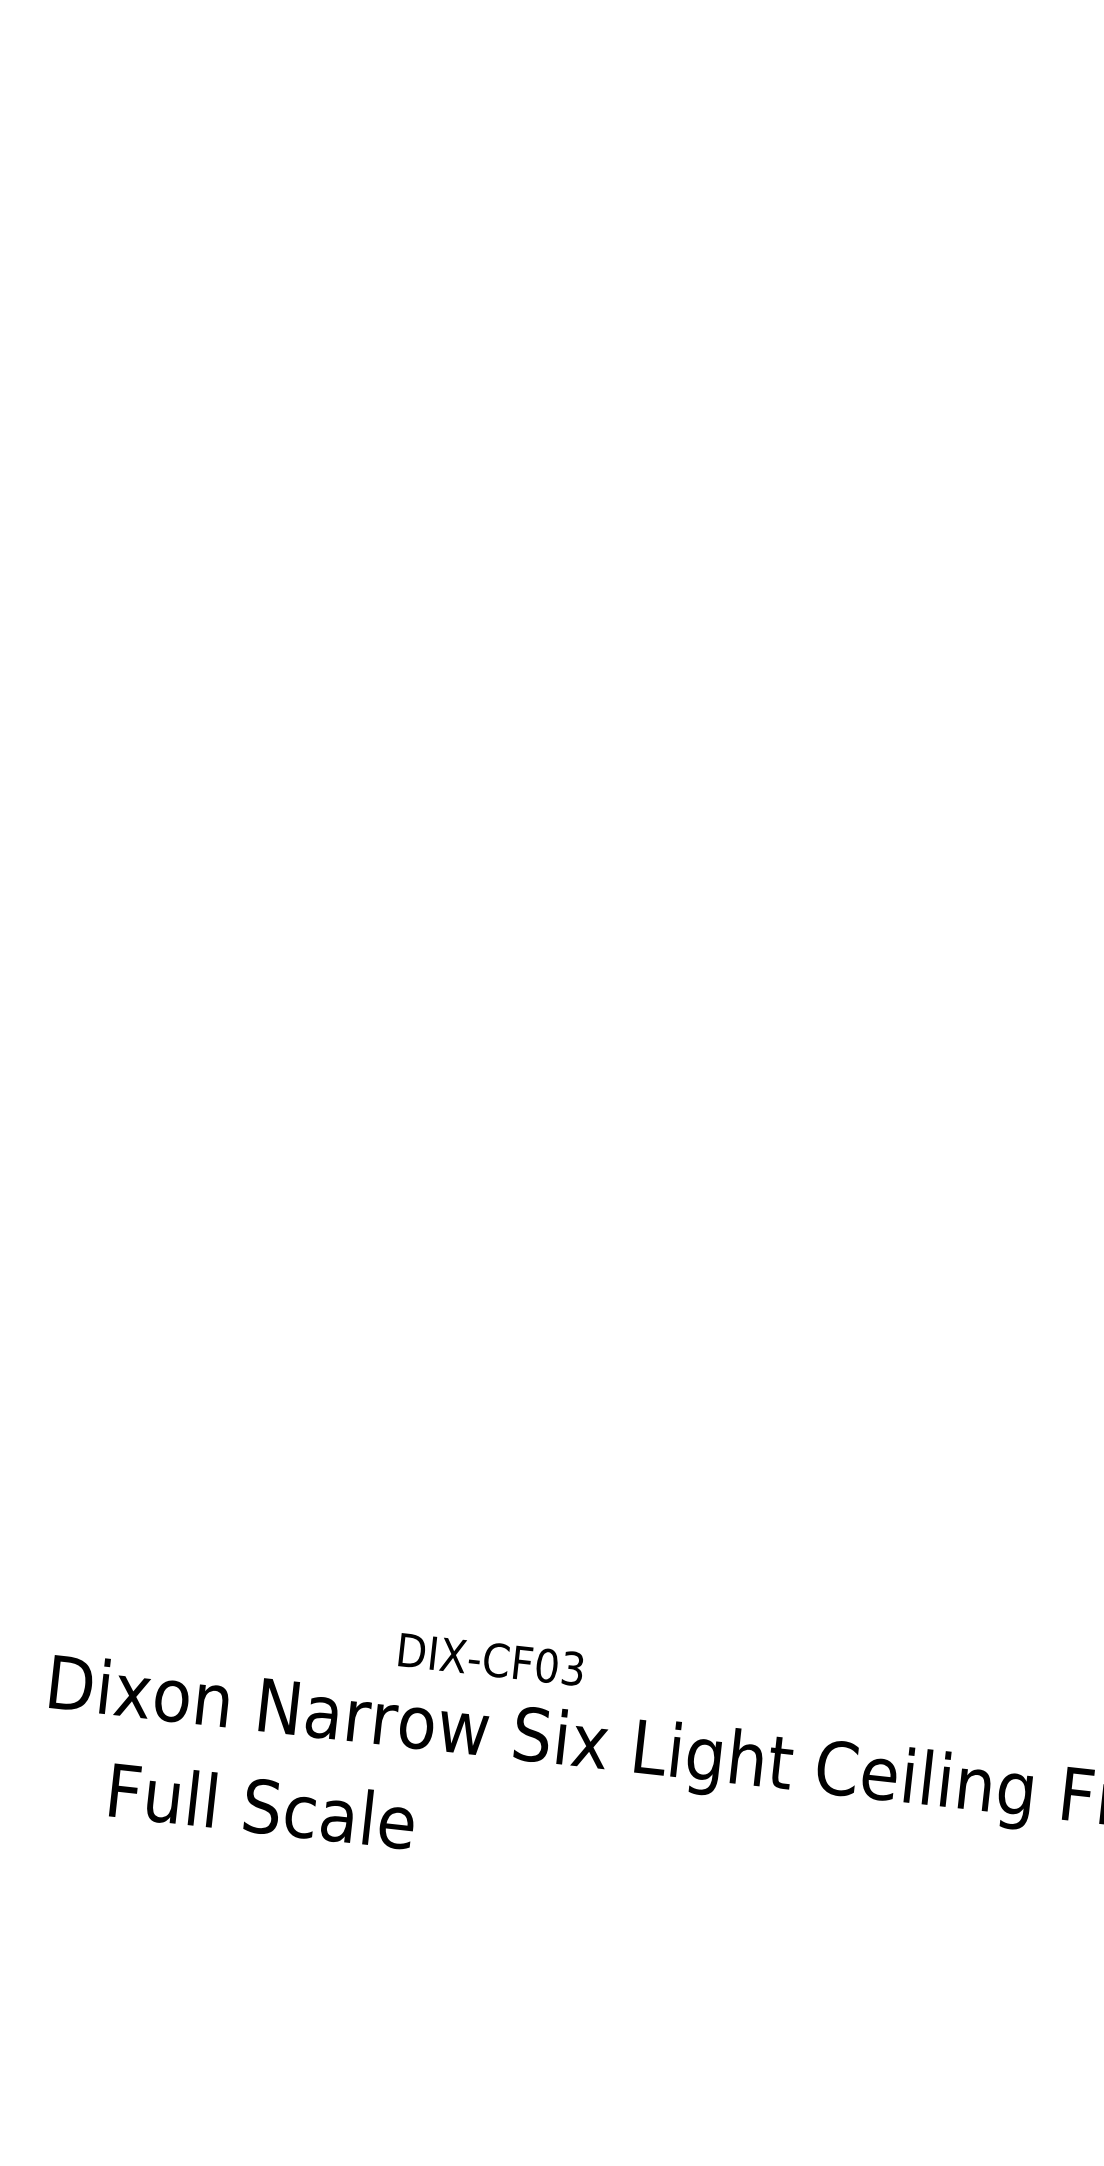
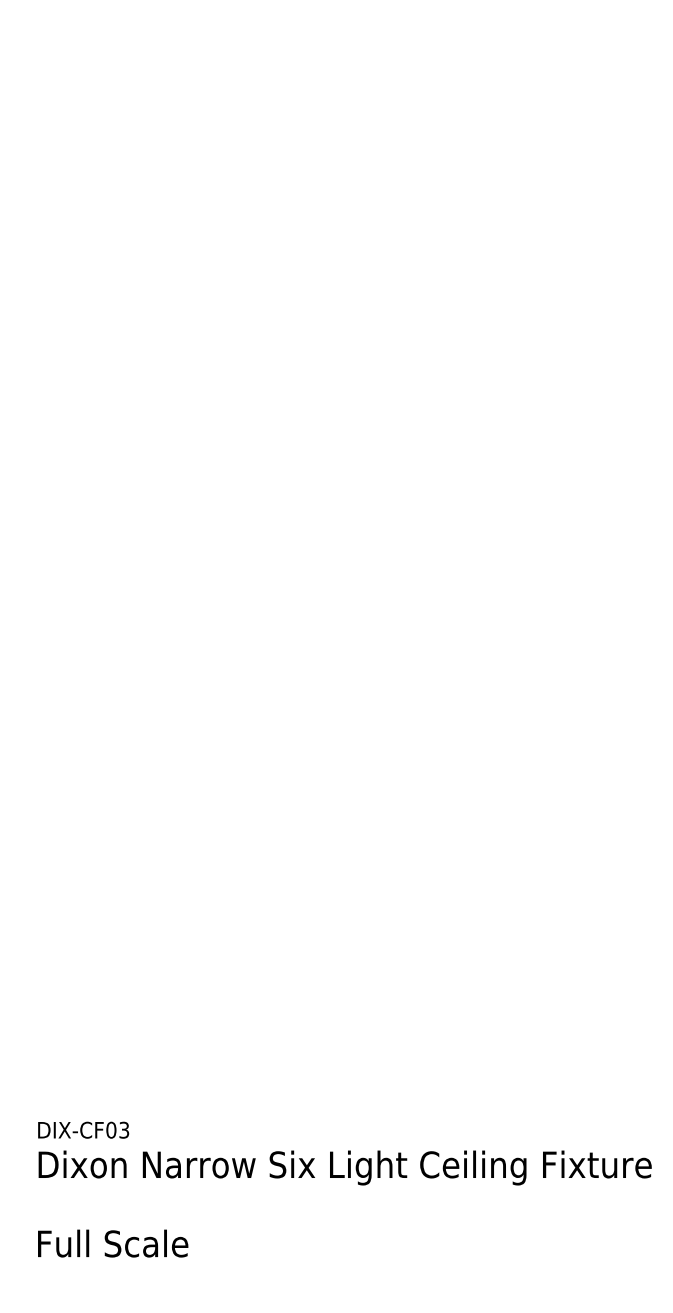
text: (491, 1658) -> (83, 1129), moved
text: (263, 1805) -> (113, 1243), moved

